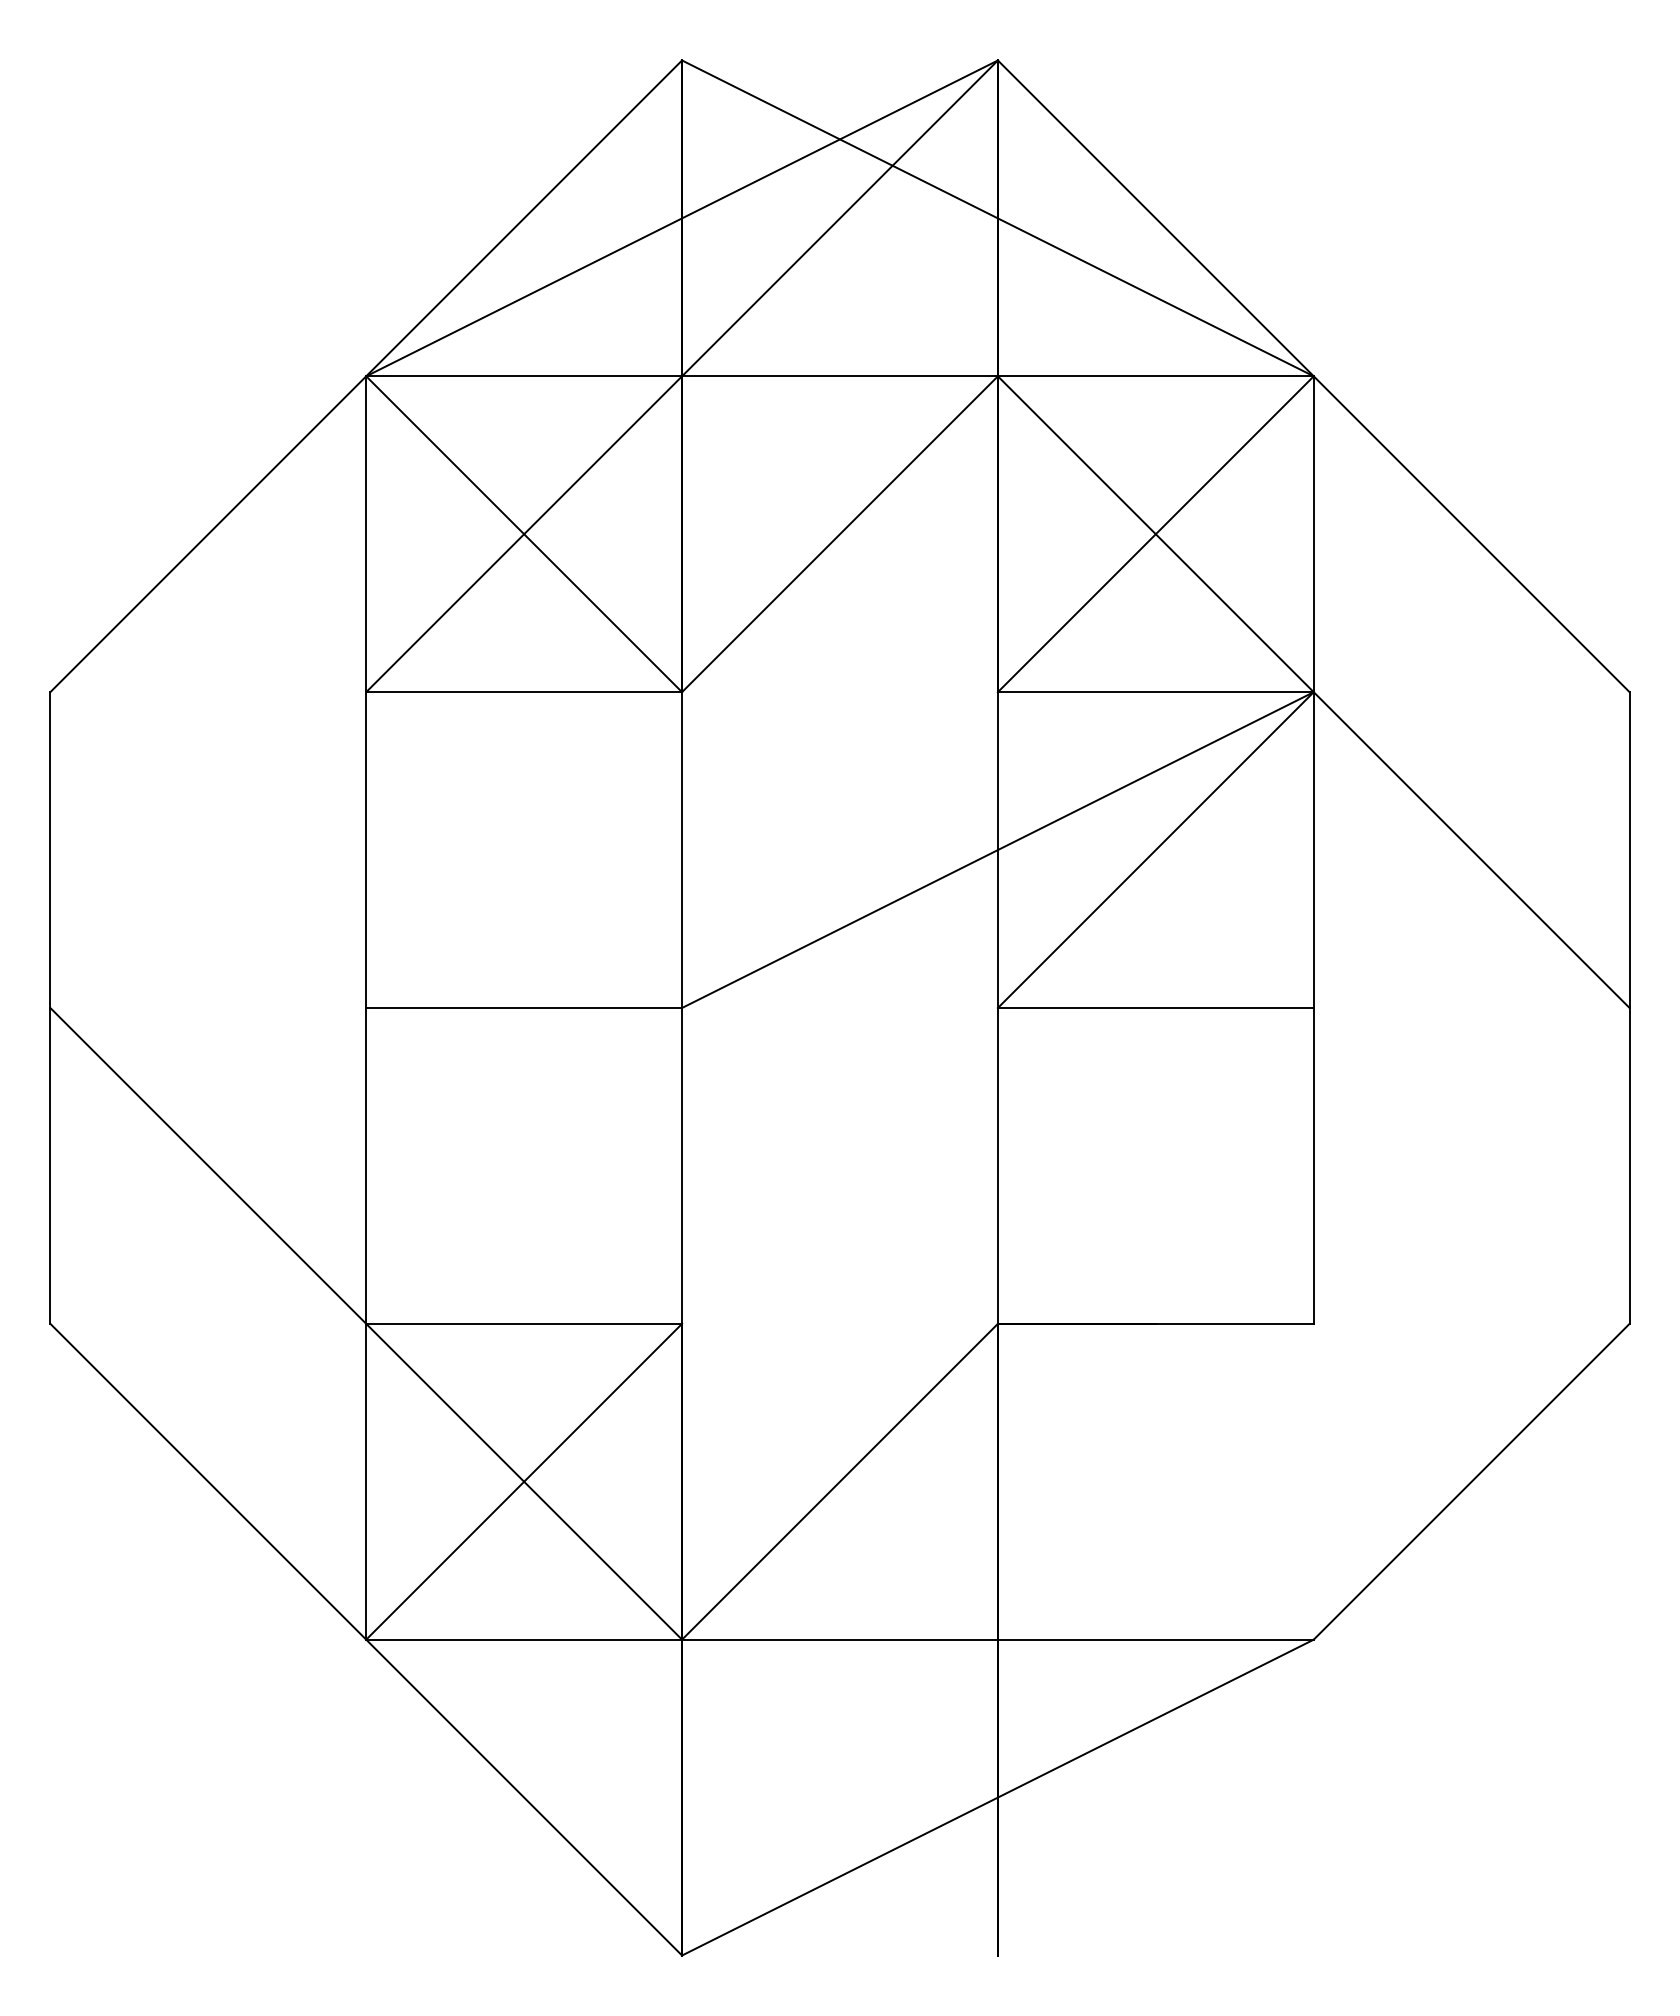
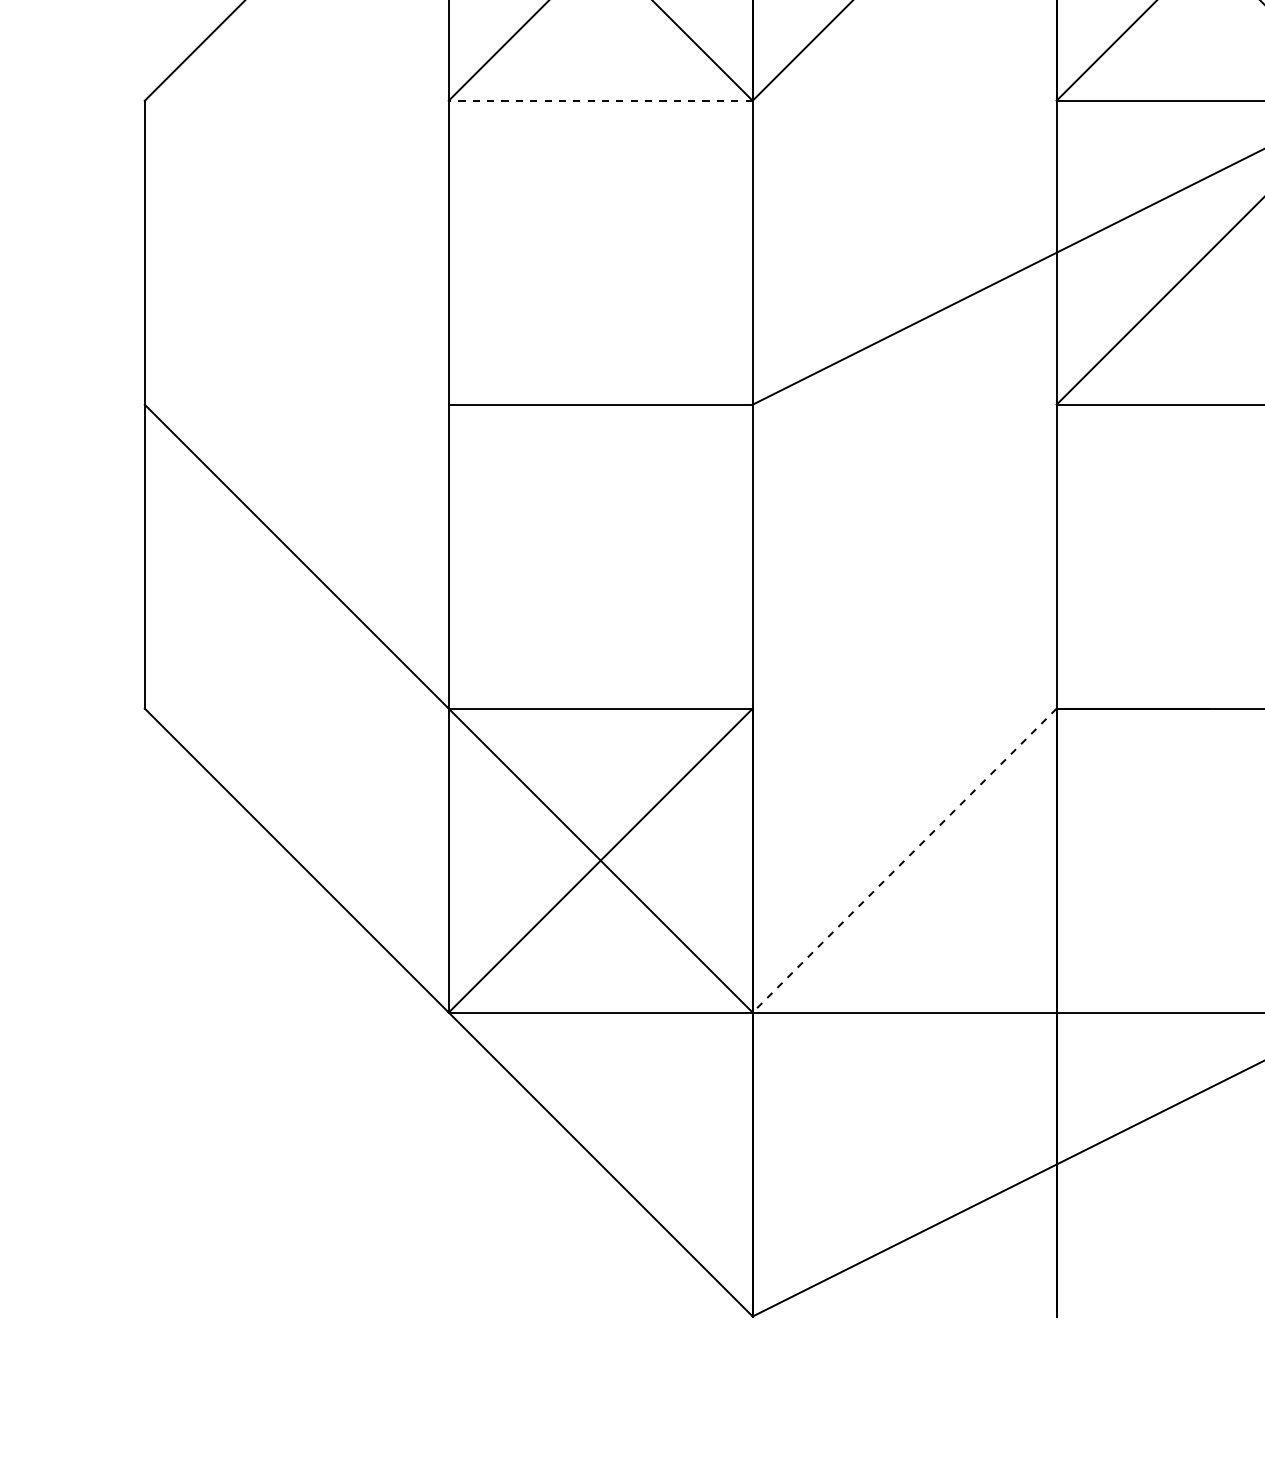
line: (524, 692) -> (601, 101), solid -> dashed
line: (839, 1482) -> (904, 861), solid -> dashed

